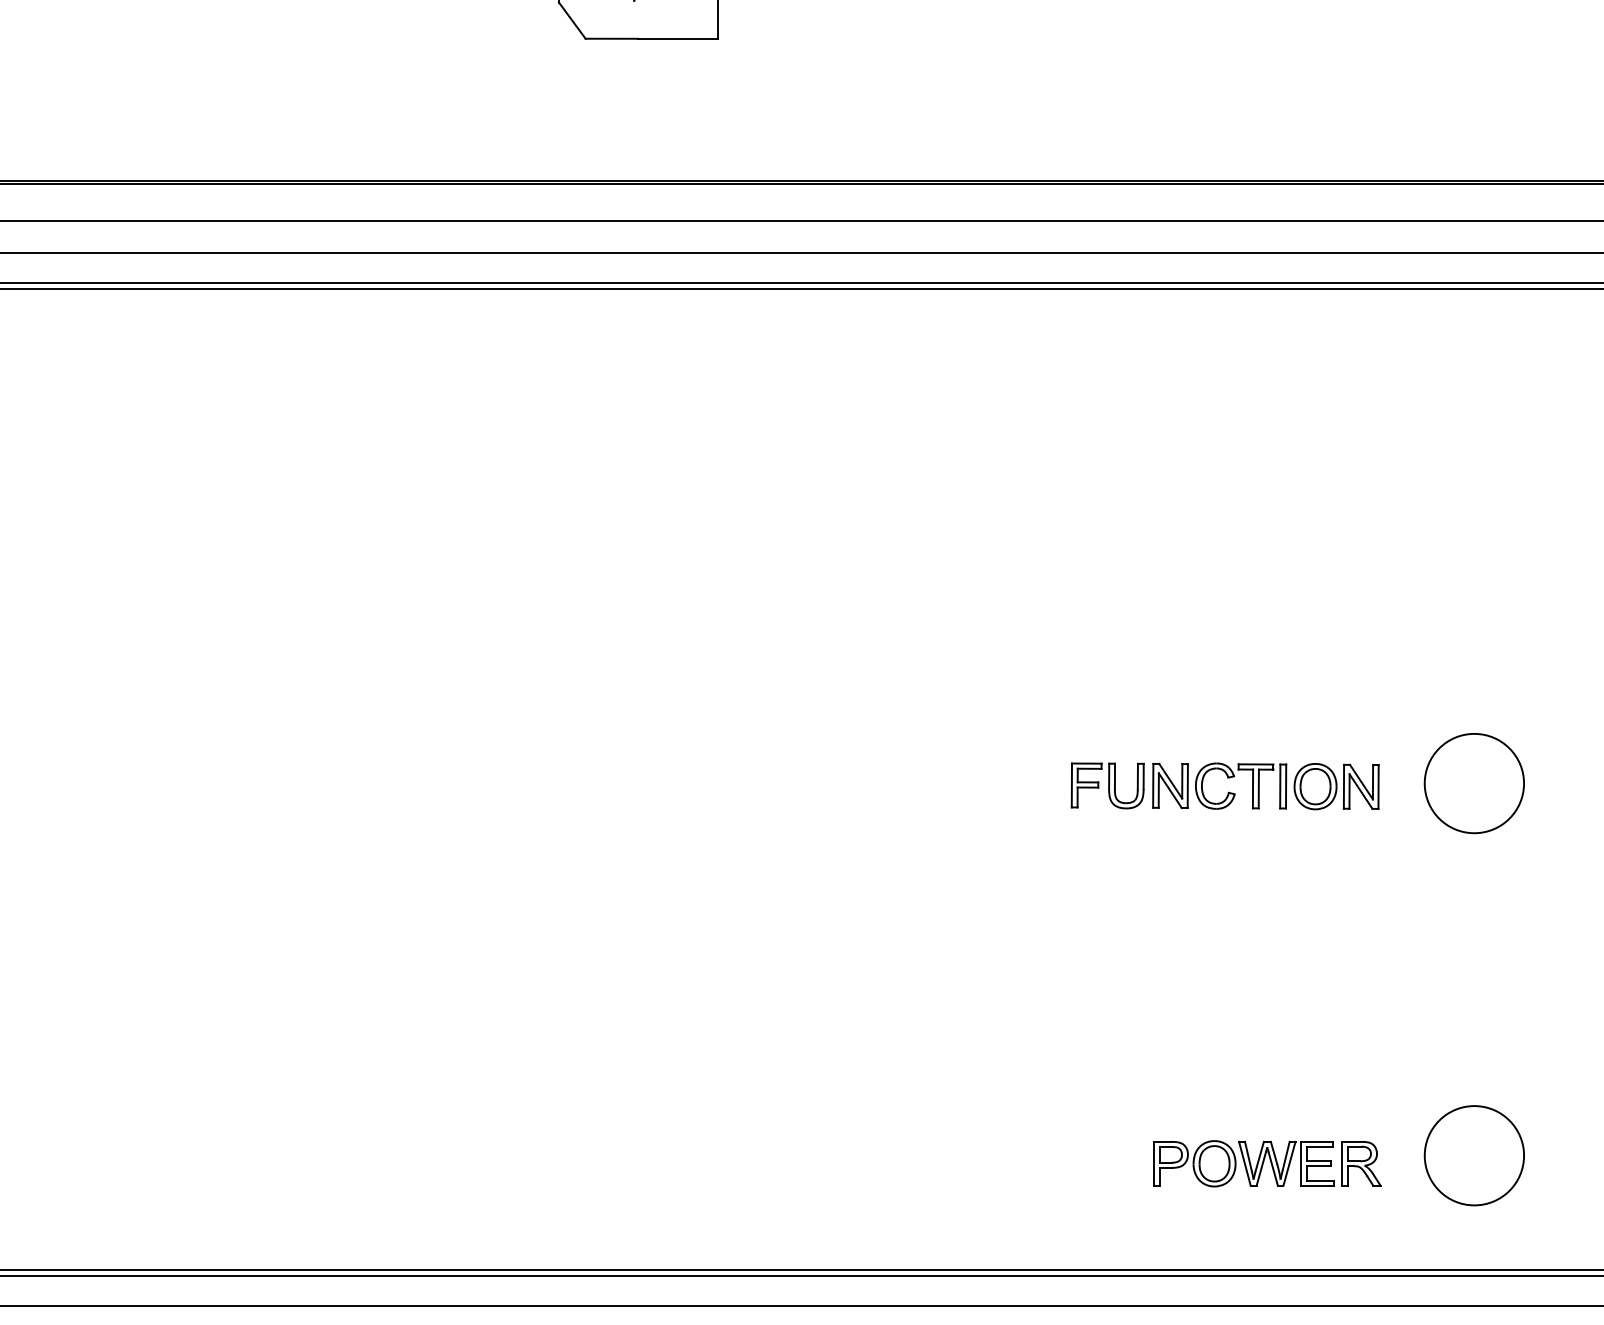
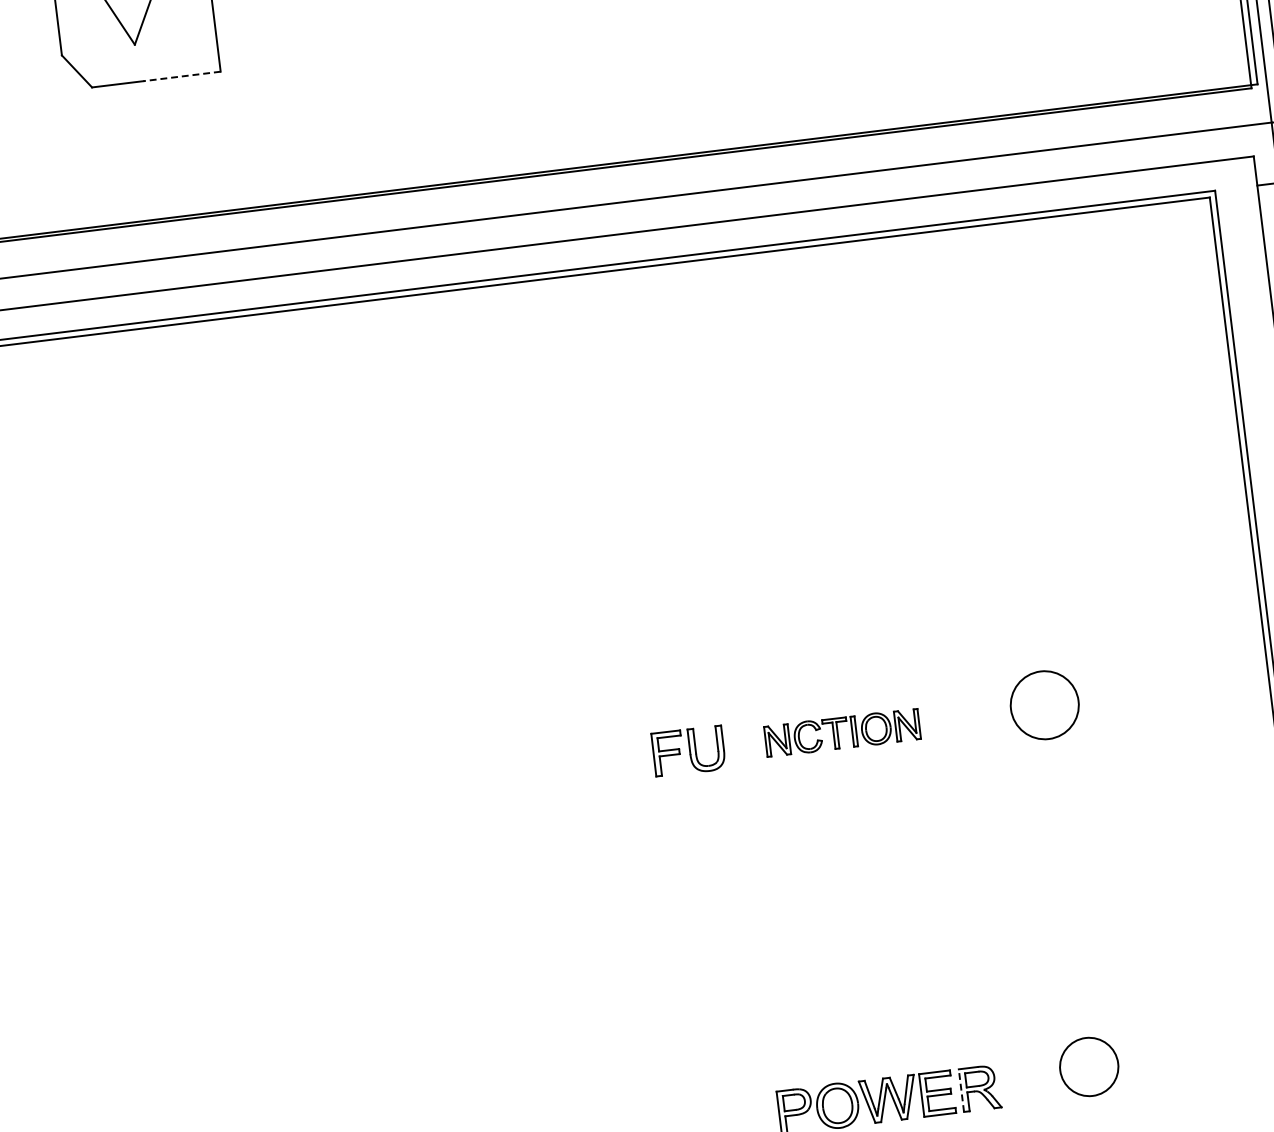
line: (678, 38) -> (182, 76), solid -> dashed
circle: (1474, 783) -> (1044, 705), size x0.7
part: (1265, 786) -> (842, 733), size x0.7
circle: (1474, 1155) -> (1089, 1066), size x0.6
line: (1341, 1163) -> (960, 1090), solid -> dashed

